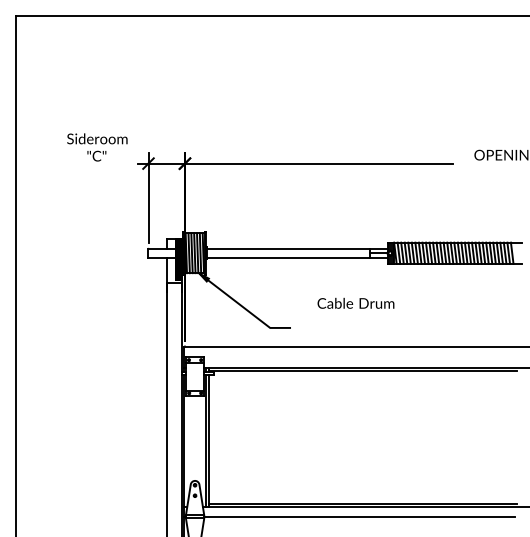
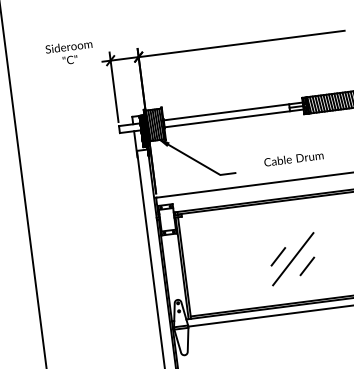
text: (355, 302) -> (293, 158), moved
line: (331, 442) -> (278, 256), added
line: (349, 447) -> (293, 259), added
line: (366, 459) -> (307, 266), added

